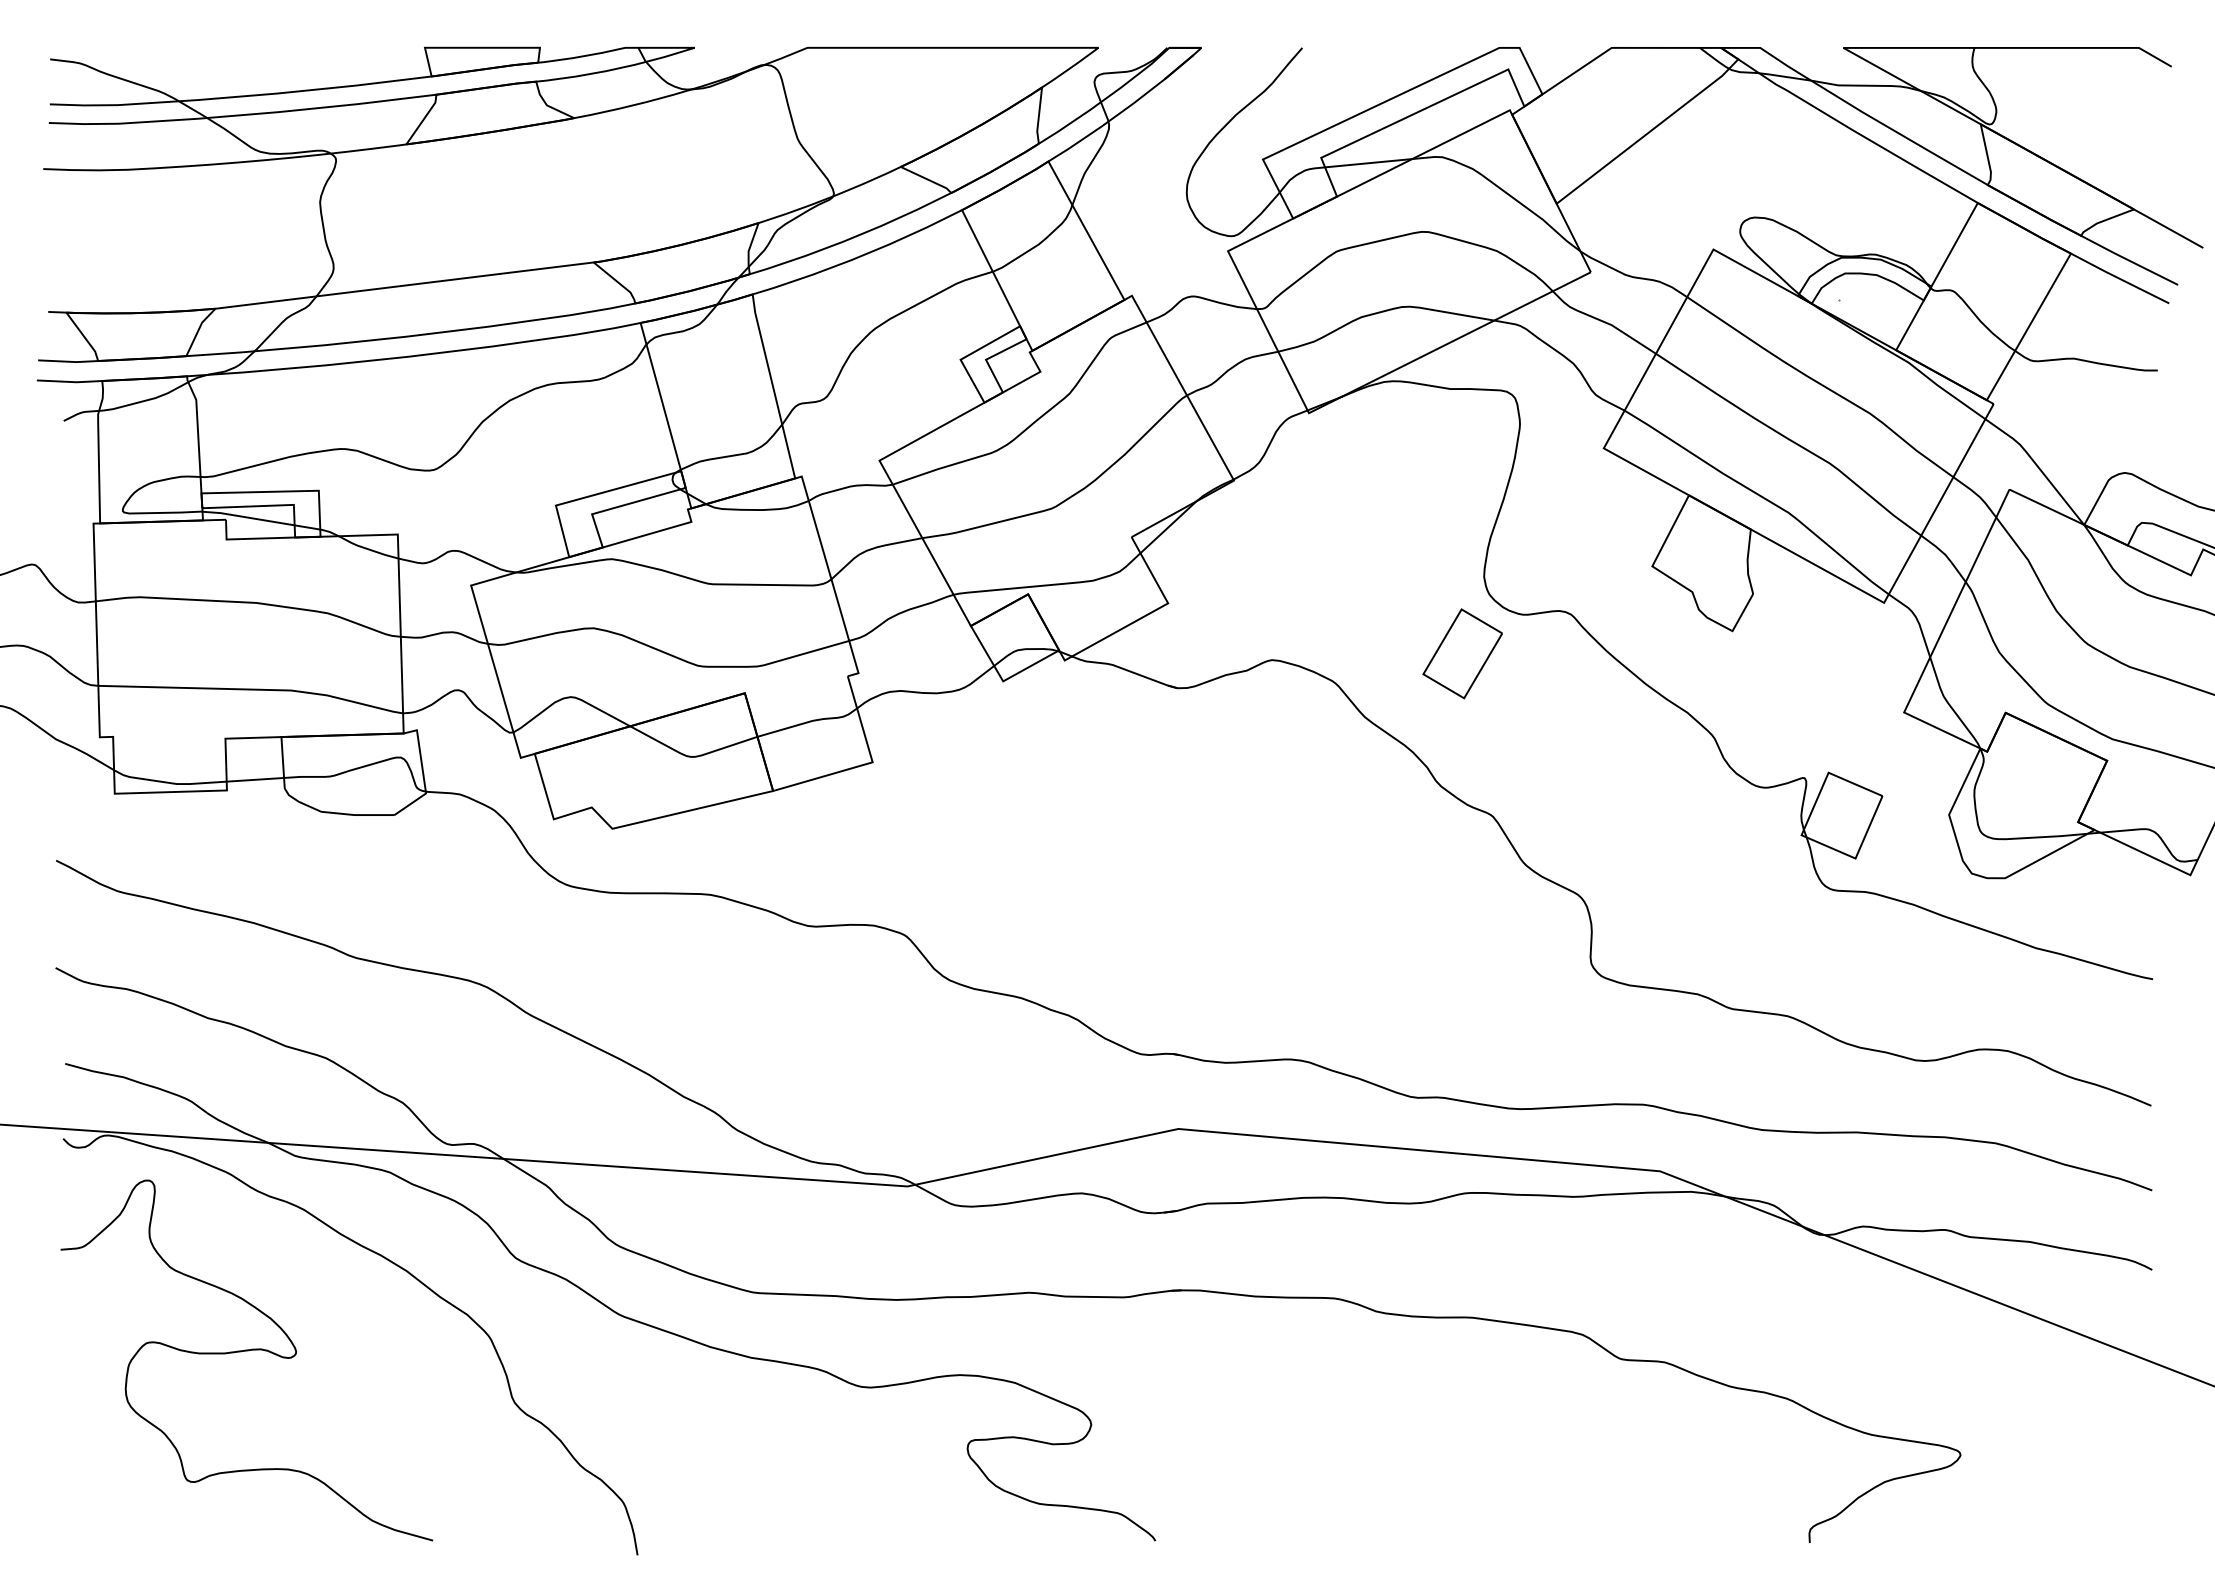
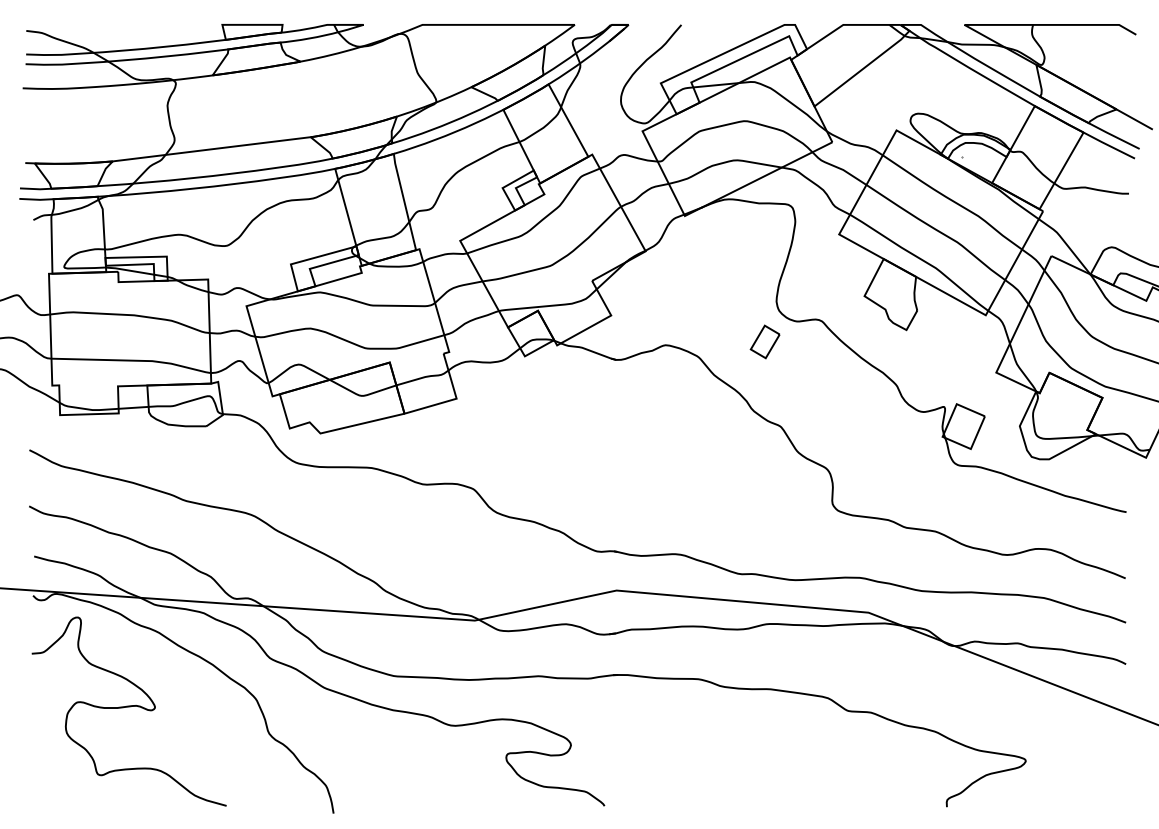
part: (1461, 652) -> (764, 341), size x0.7

